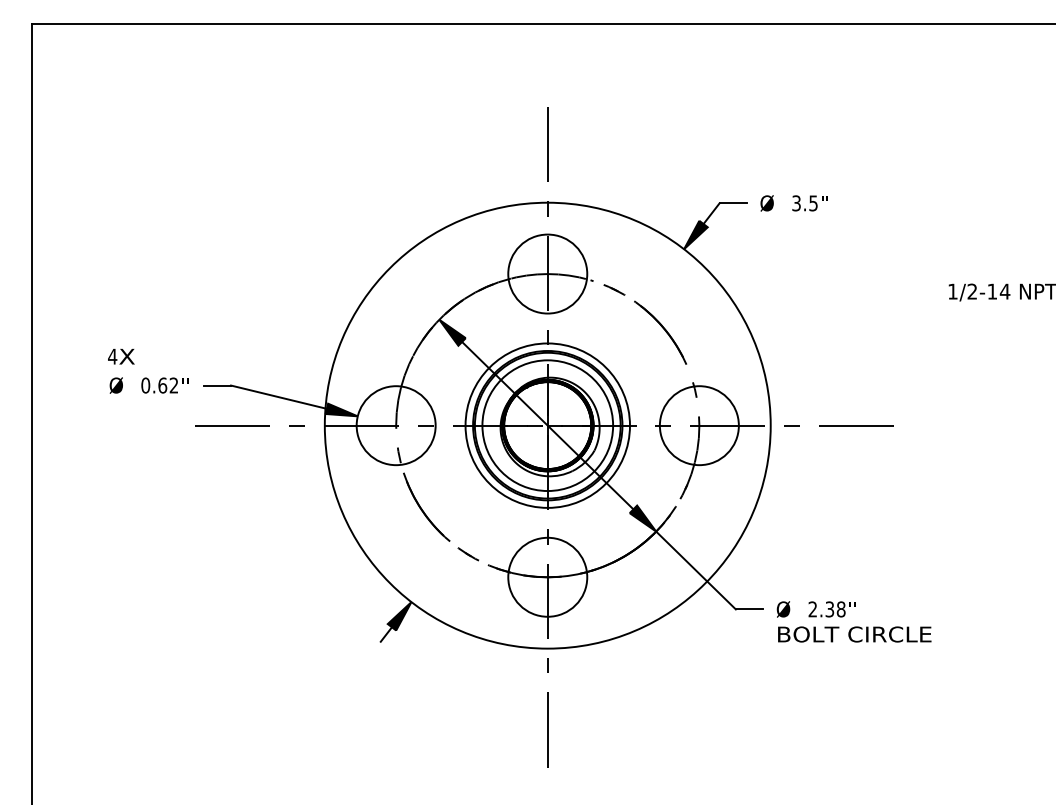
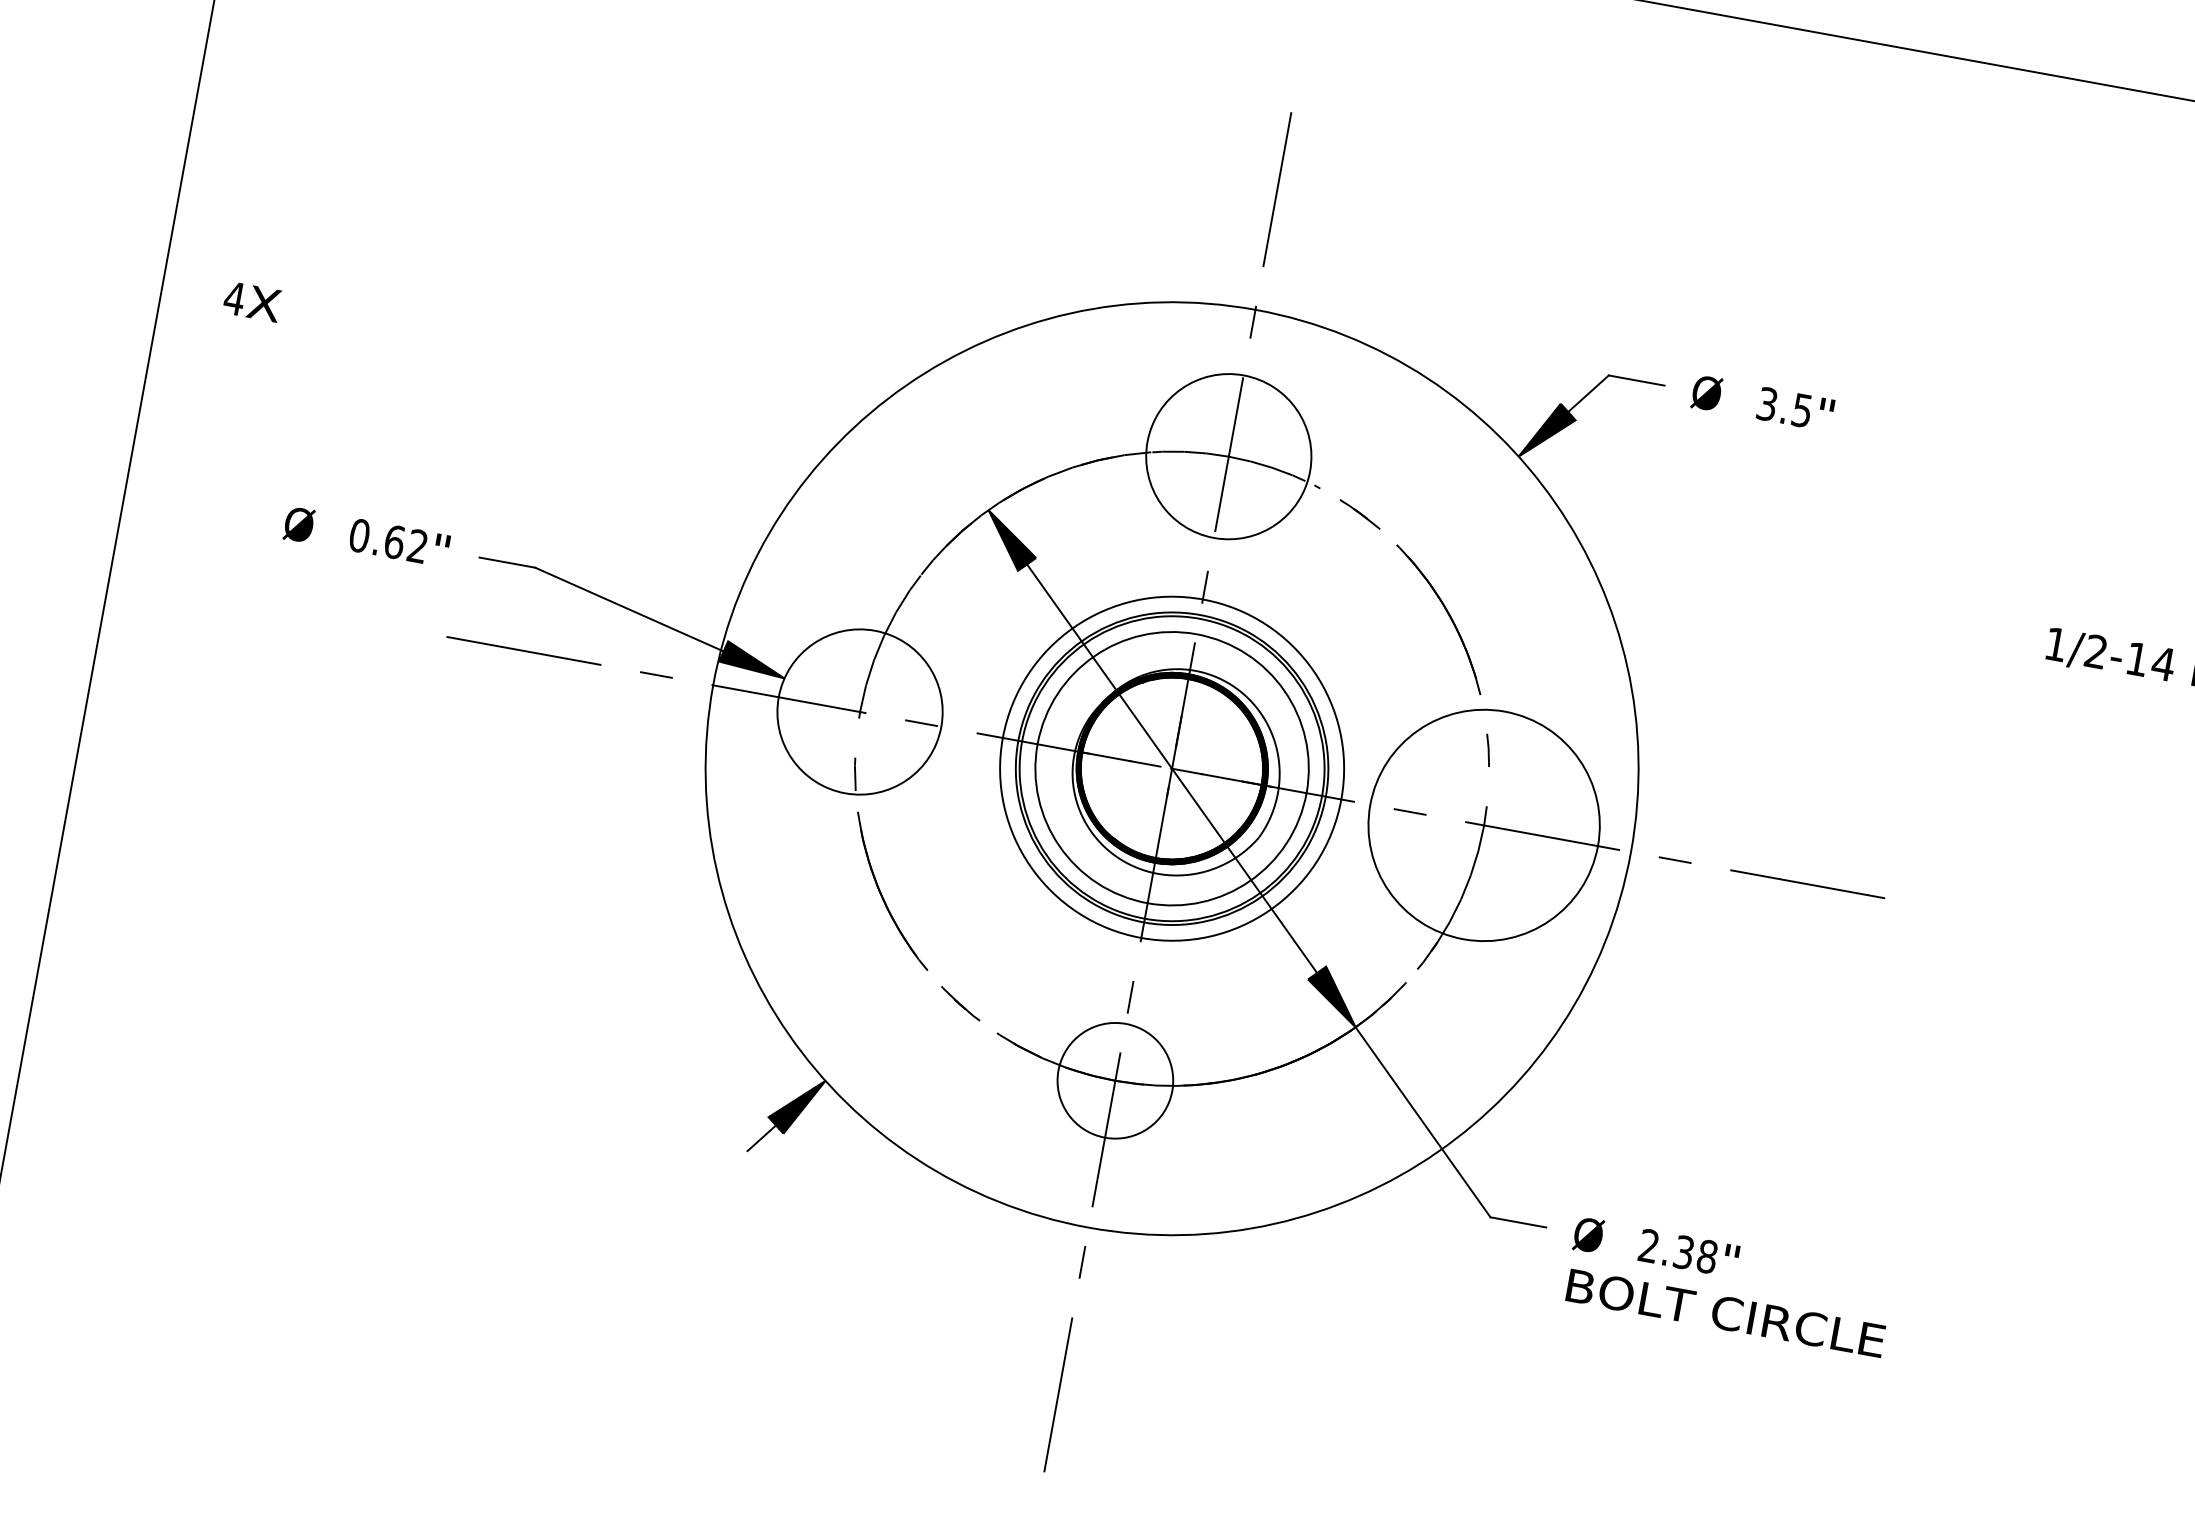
text: (121, 356) -> (252, 301), moved
circle: (698, 425) -> (1482, 824), size x1.4
circle: (547, 576) -> (1115, 1079), size x0.7

